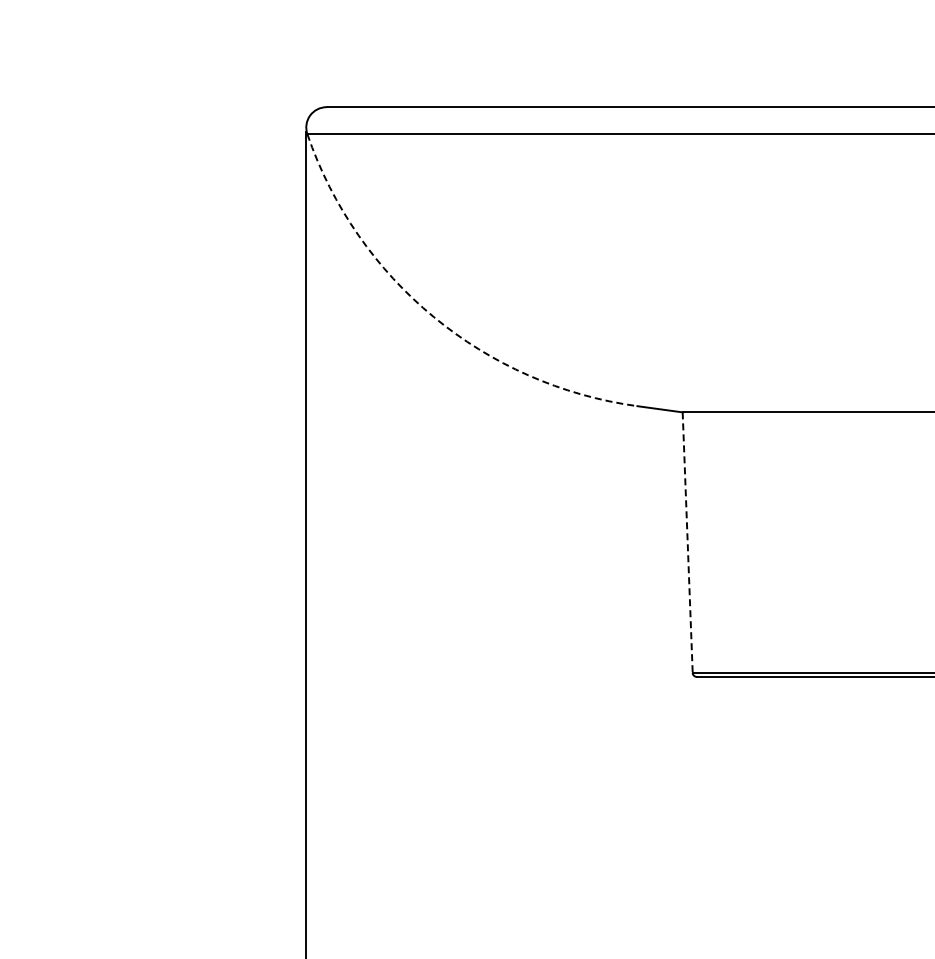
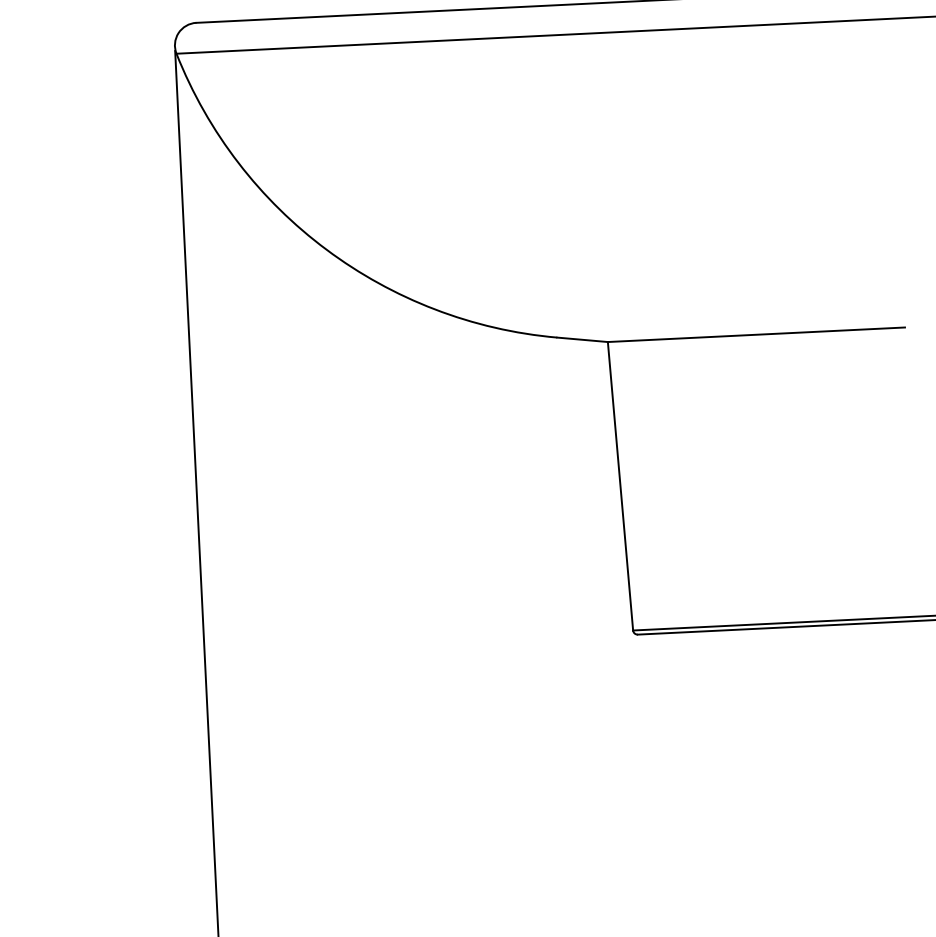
arc: (433, 316) -> (326, 249), dashed -> solid
line: (687, 543) -> (620, 487), dashed -> solid

